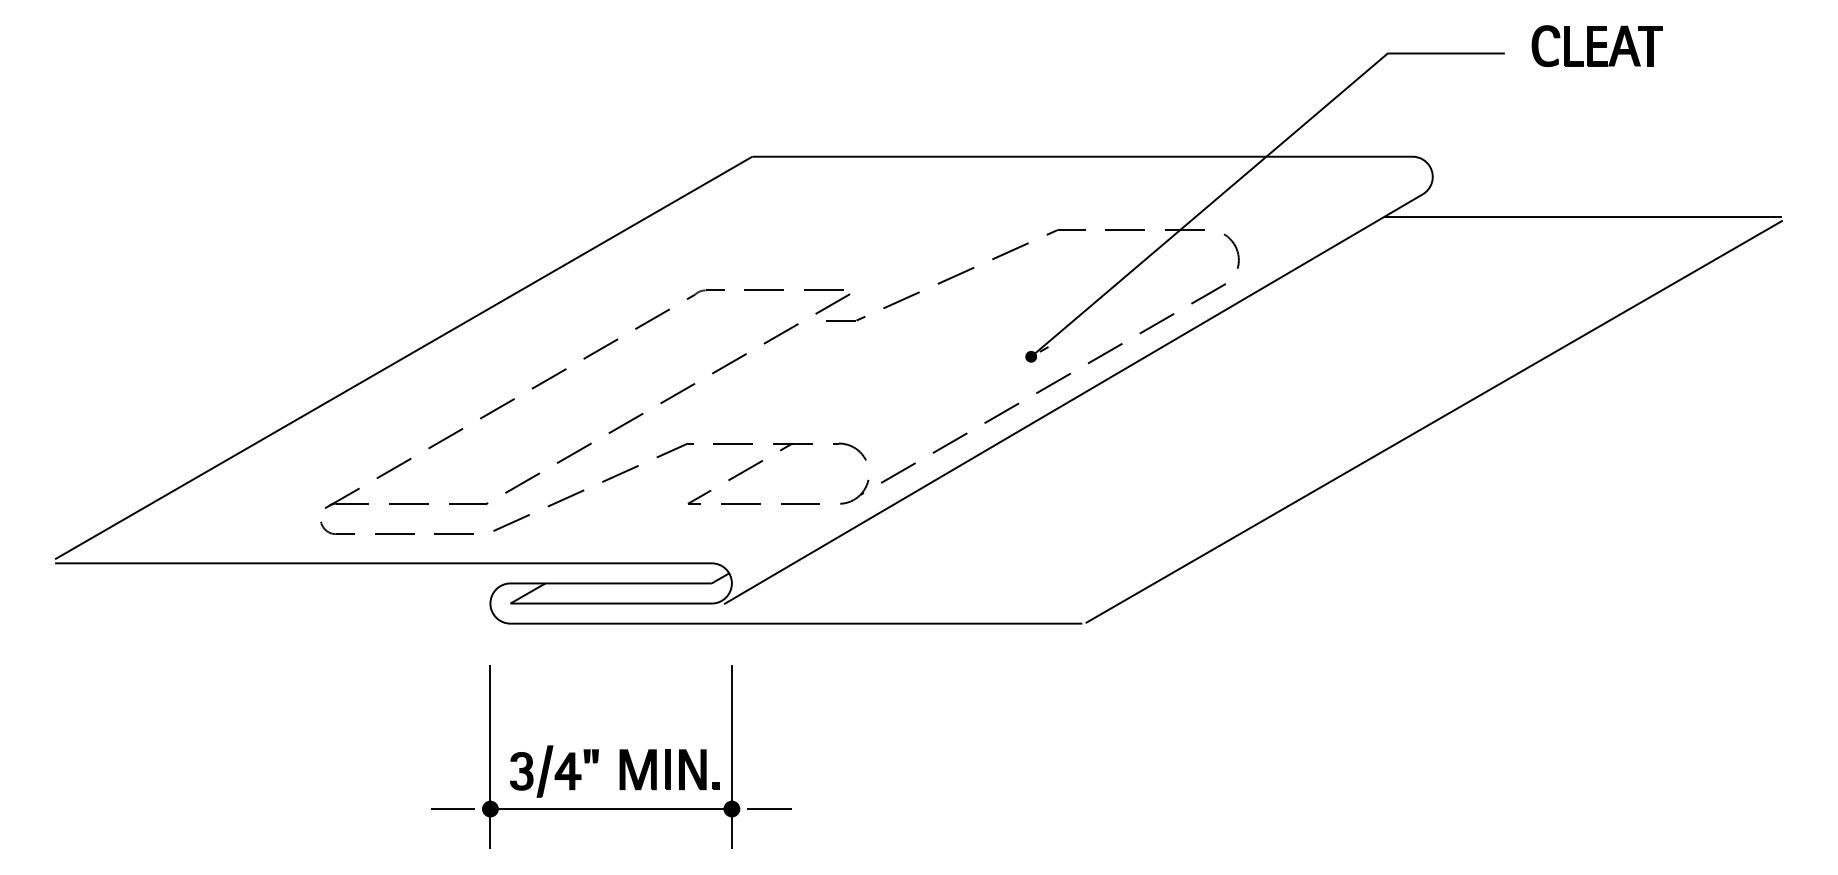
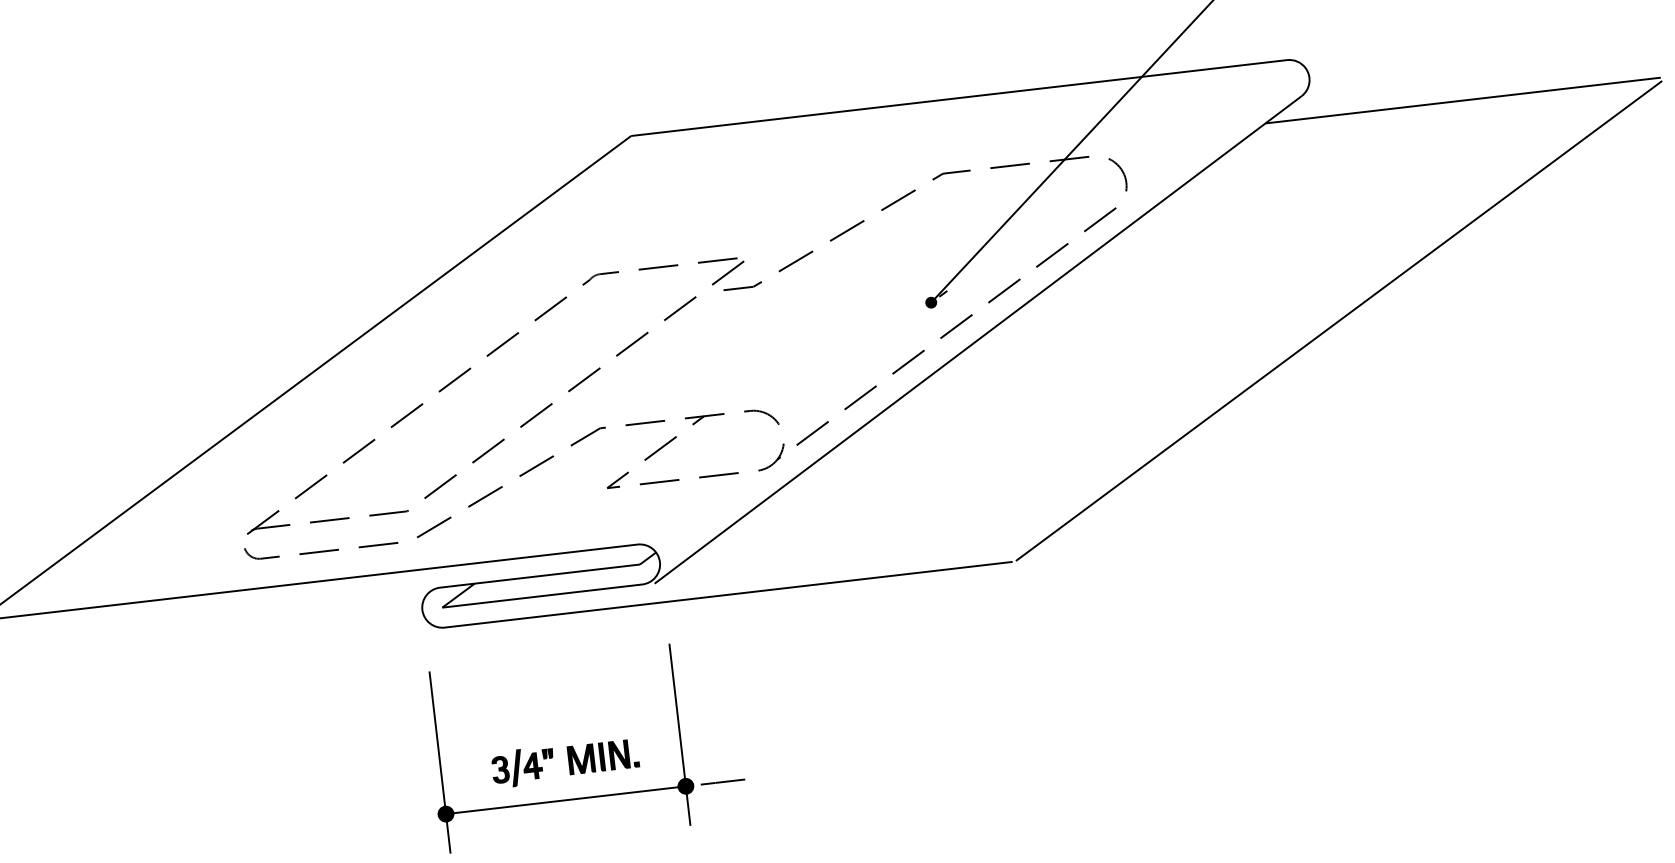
part: (614, 771) -> (564, 762), size x0.7
line: (452, 808) -> (408, 817), removed

